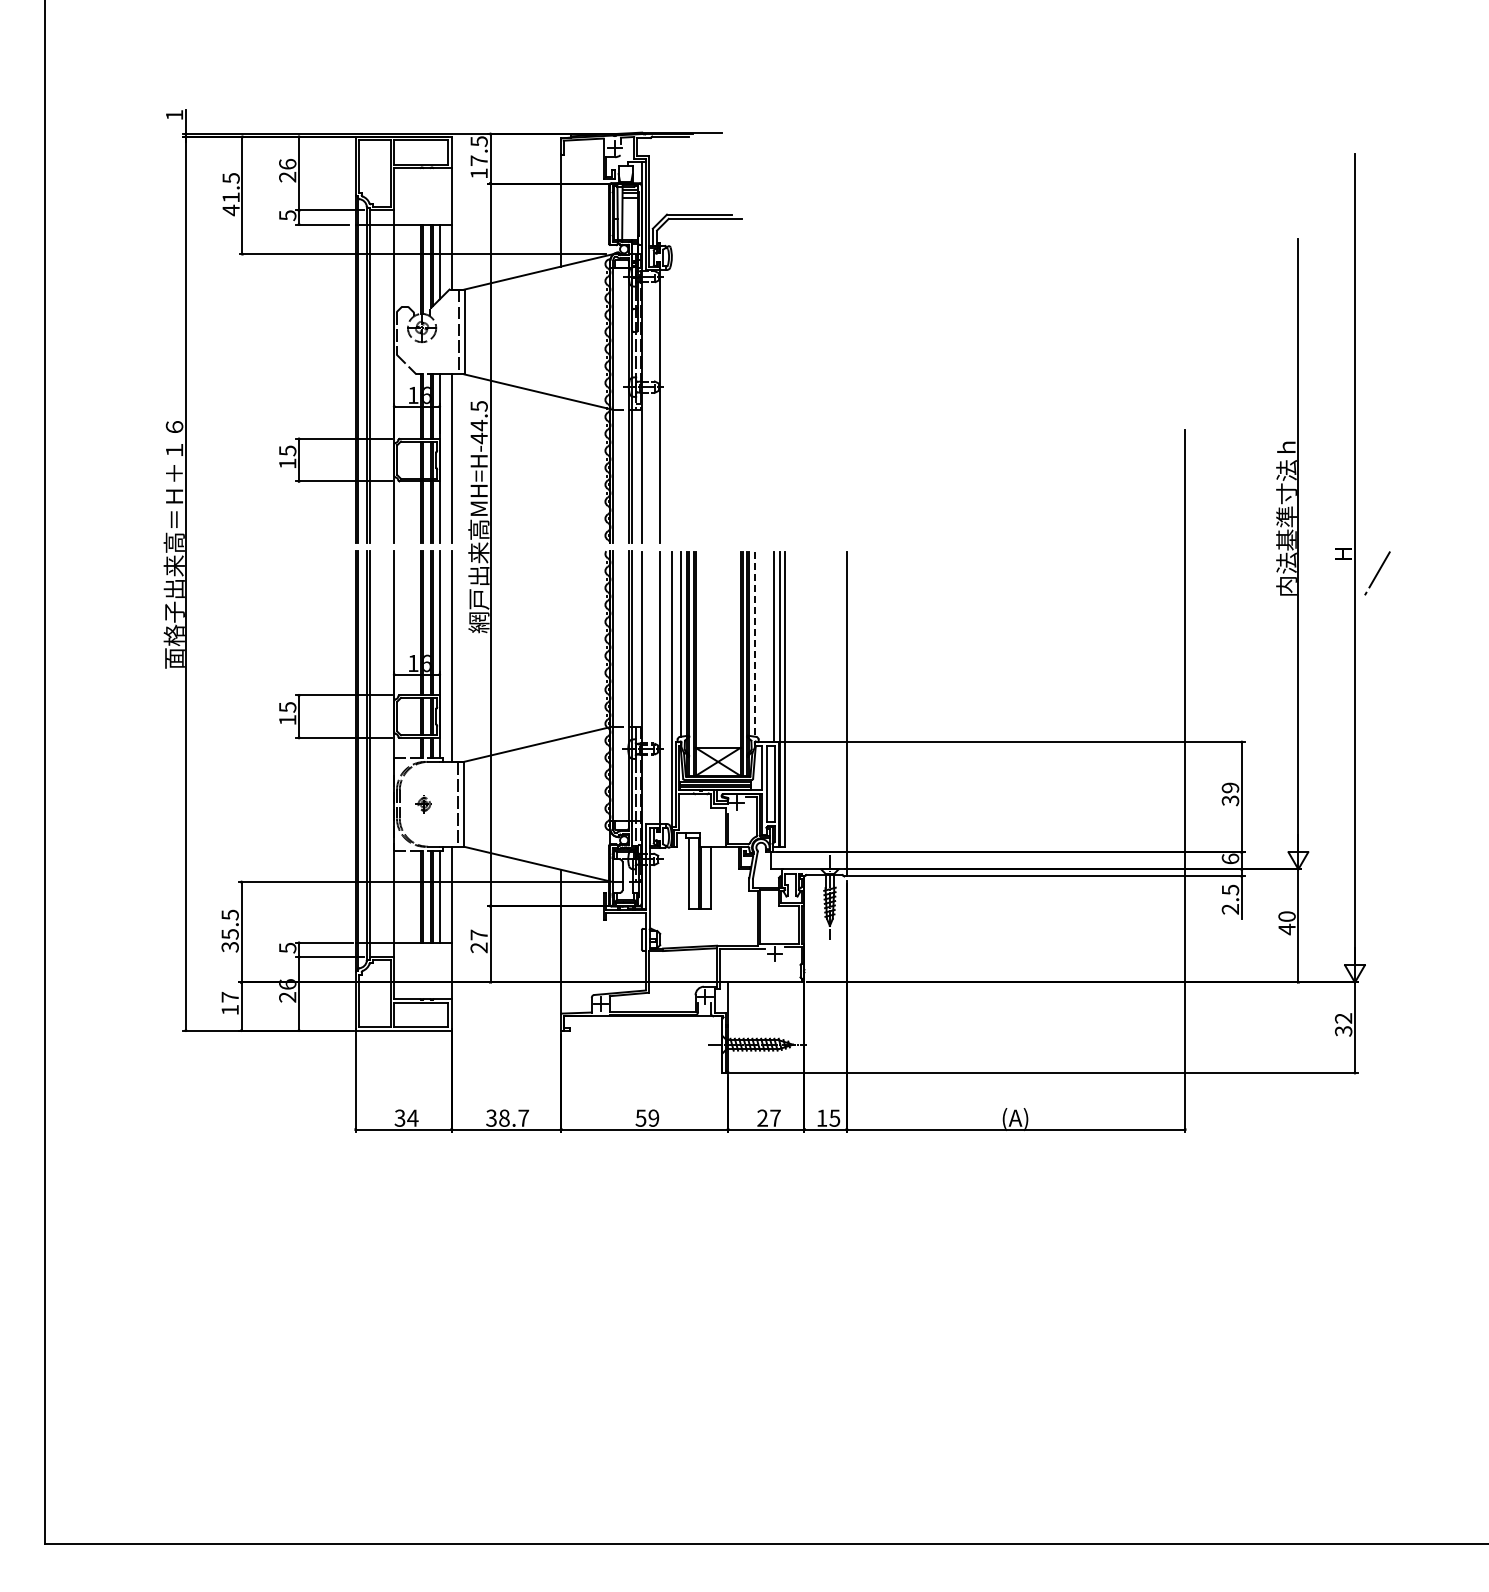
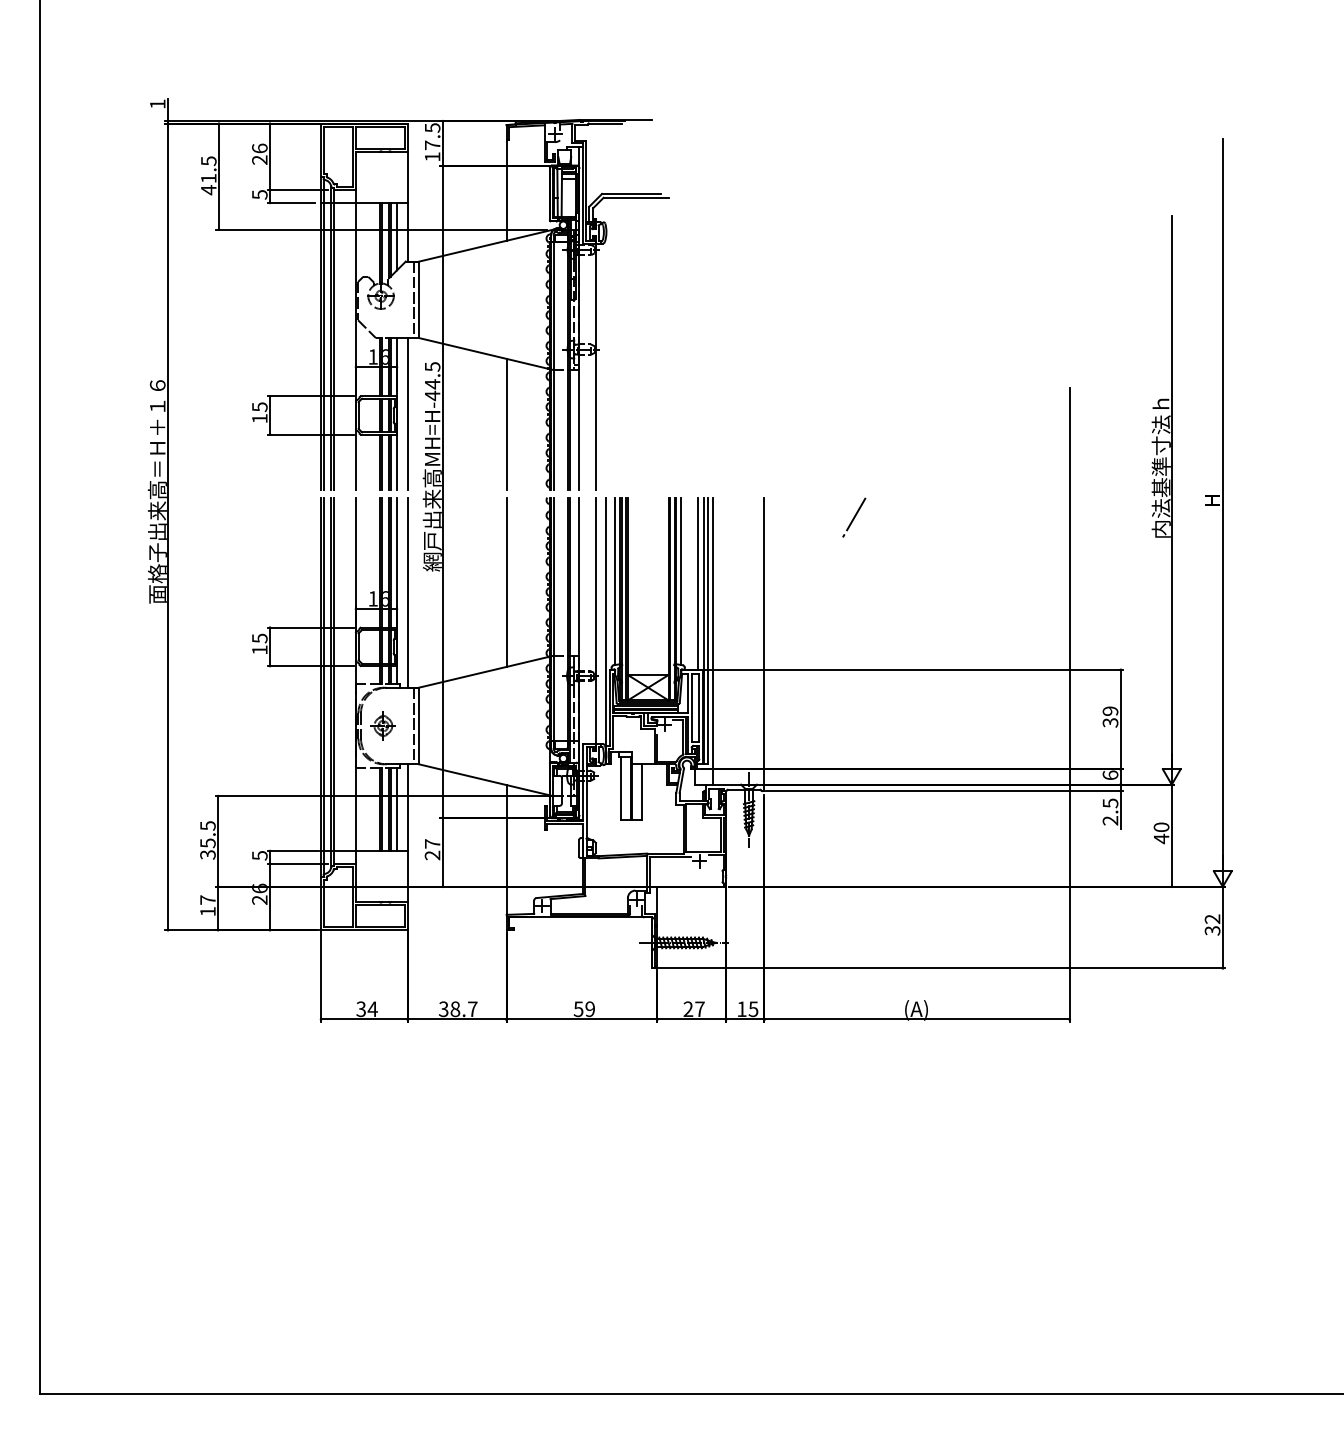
line: (561, 470) -> (506, 424), added
line: (1377, 573) -> (854, 517), moved
line: (561, 644) -> (506, 581), added
line: (754, 644) -> (681, 581), dashed -> solid
line: (789, 710) -> (712, 641), added
part: (423, 804) -> (382, 726), size x1.67

